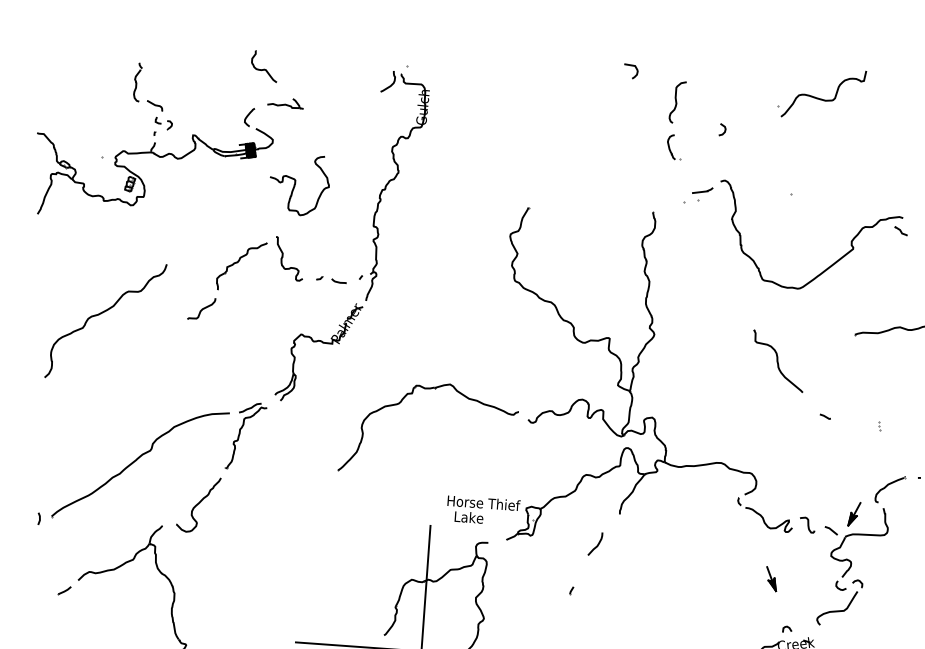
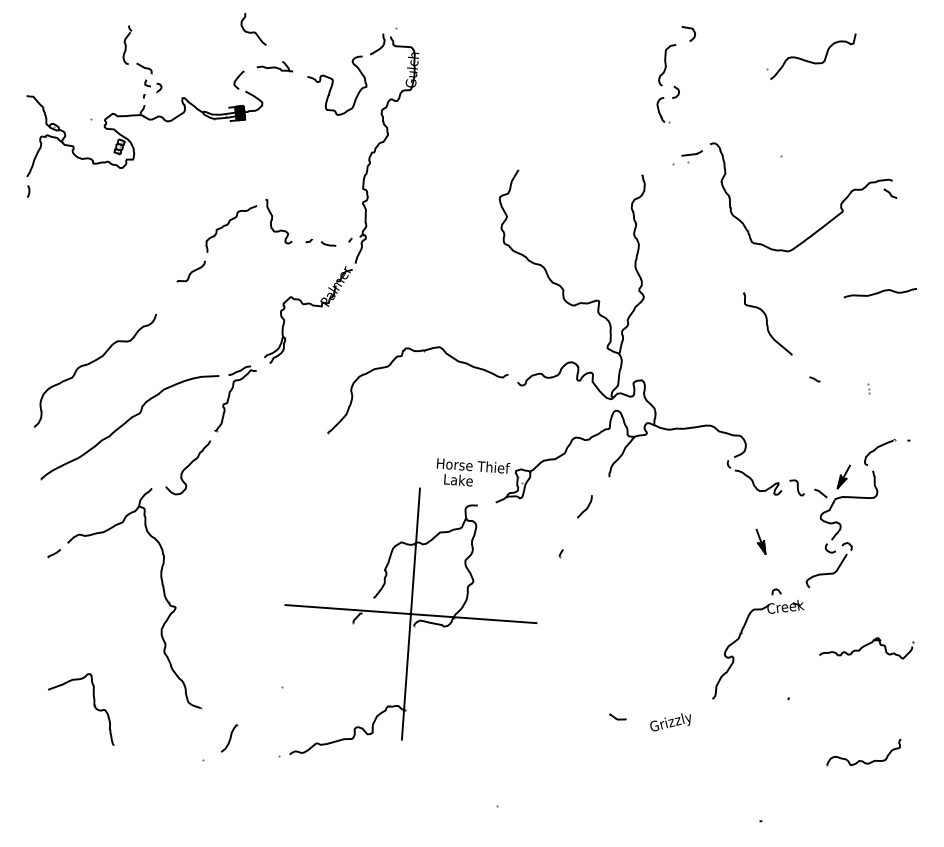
curve: (632, 66) -> (689, 29), moved
curve: (723, 126) -> (676, 89), moved
curve: (296, 184) -> (333, 84), moved
curve: (102, 313) -> (91, 363), moved
line: (39, 518) -> (28, 191), moved

